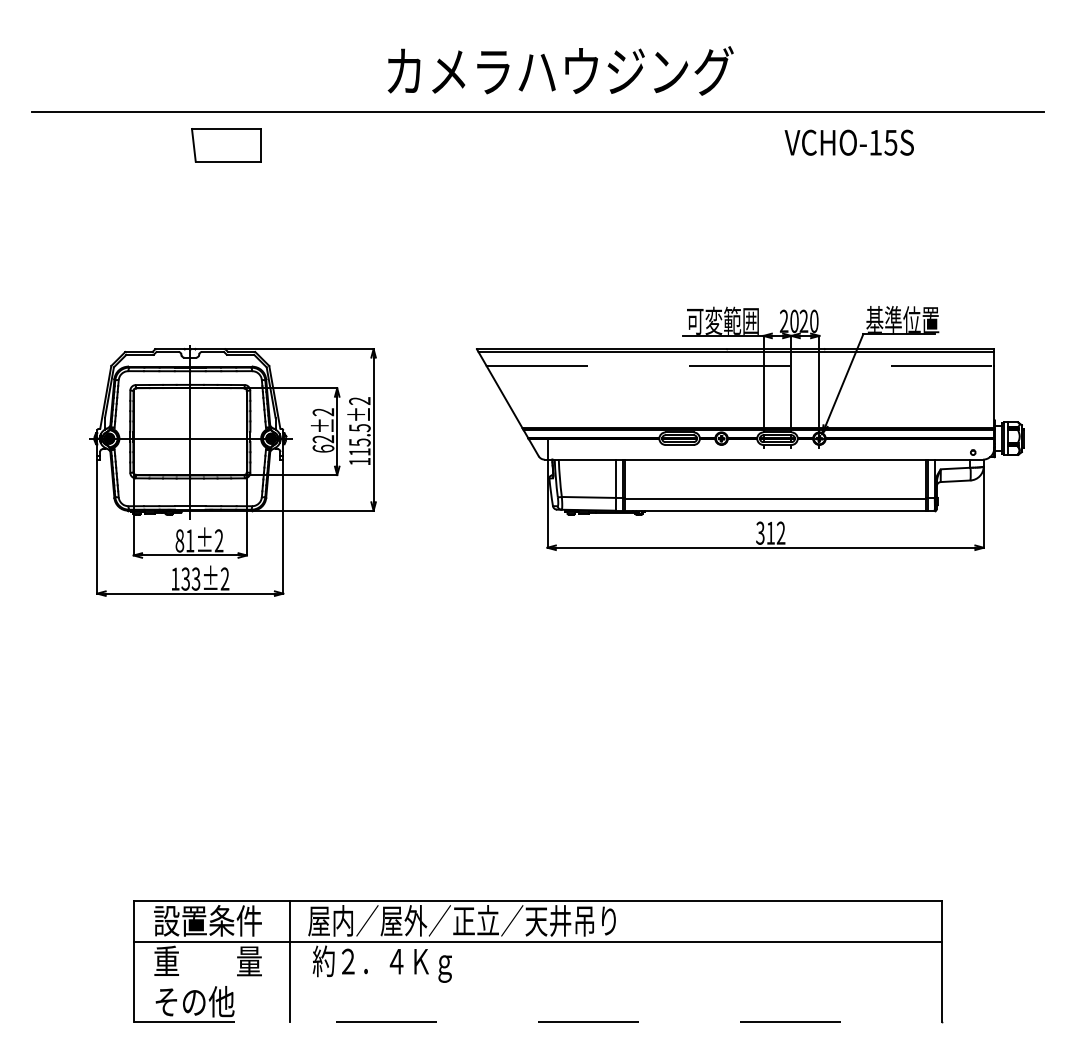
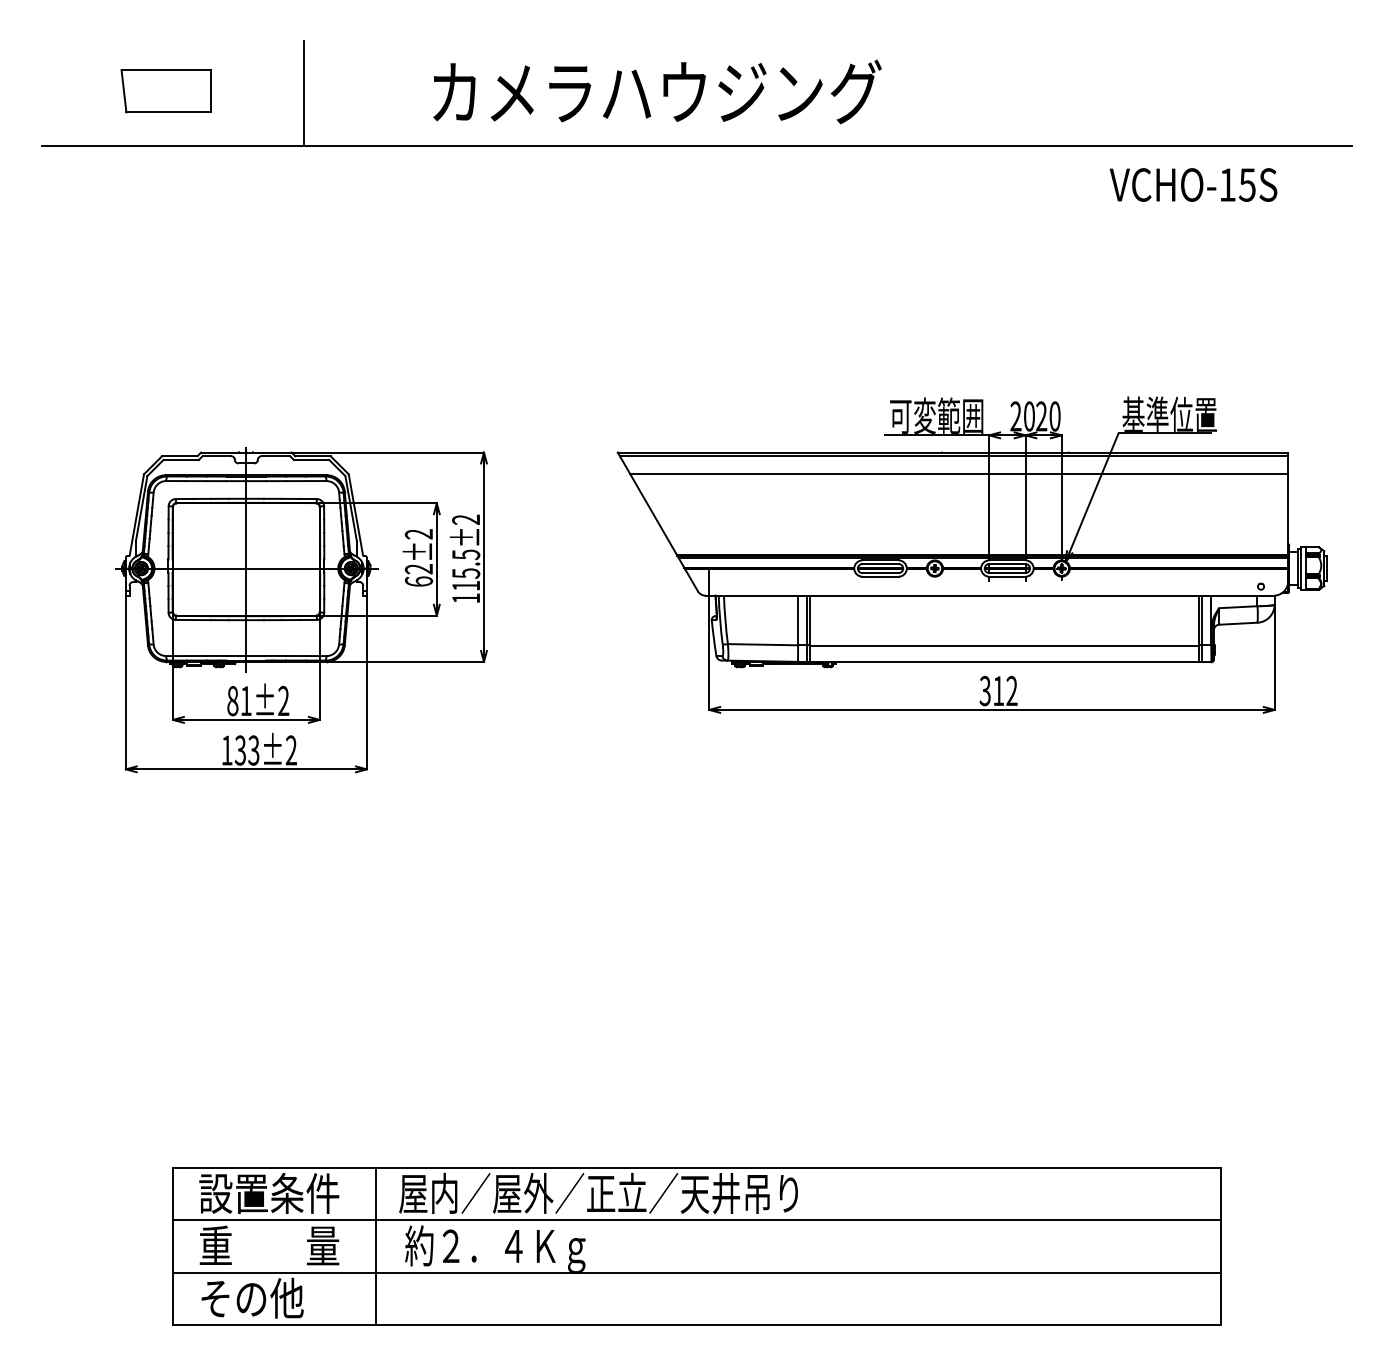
text: (560, 70) -> (657, 91), moved
line: (234, 71) -> (303, 92), added
text: (849, 142) -> (1193, 184), moved
part: (225, 145) -> (165, 91), moved
line: (740, 366) -> (959, 474), dashed -> solid
line: (537, 981) -> (696, 1272), added
line: (538, 1022) -> (697, 1325), dashed -> solid

